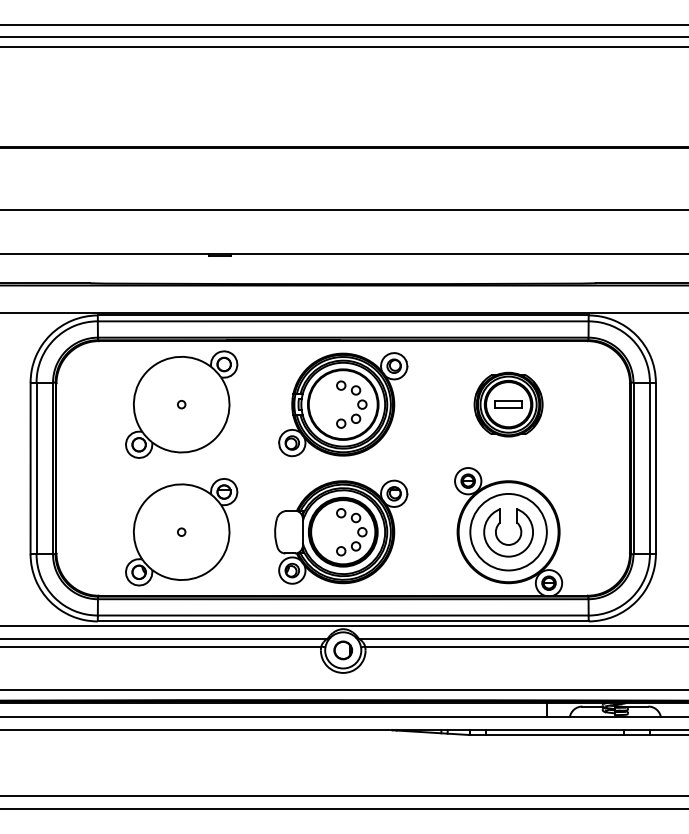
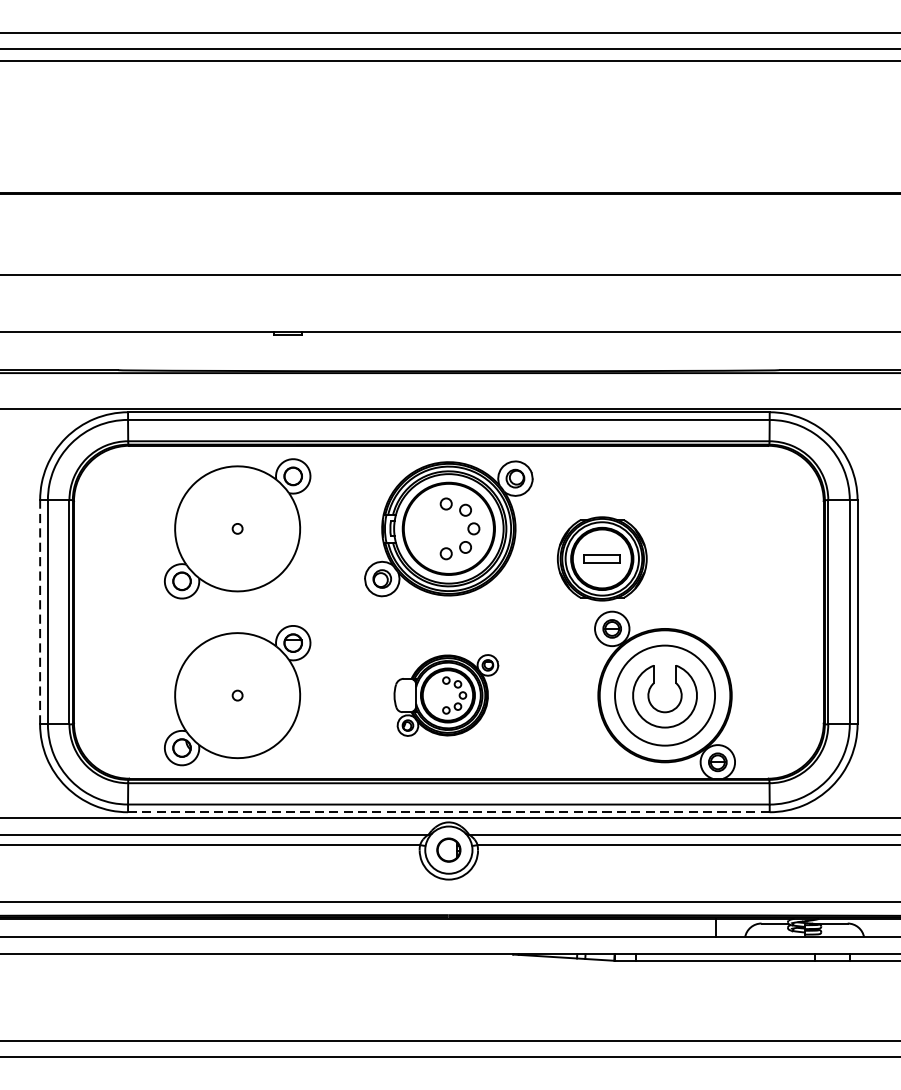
part: (508, 404) -> (602, 558), moved
line: (30, 468) -> (40, 612), solid -> dashed
part: (341, 531) -> (446, 694), size x0.6
line: (342, 621) -> (447, 812), solid -> dashed

